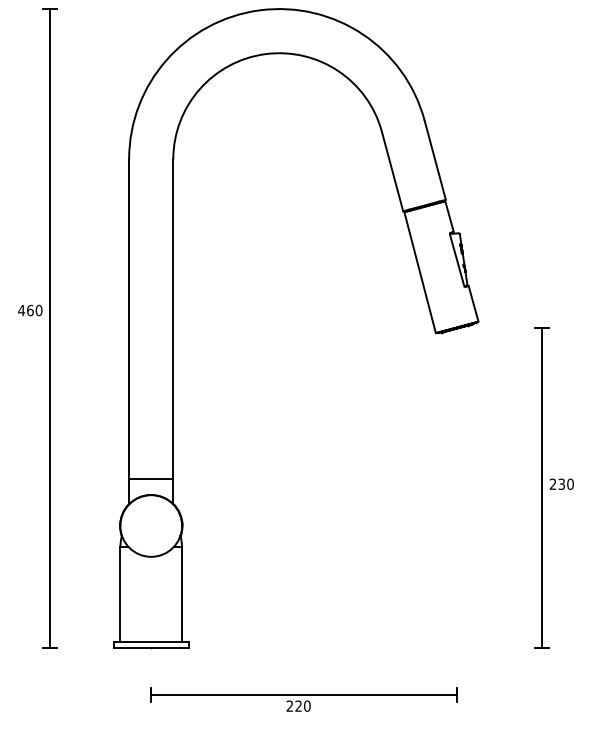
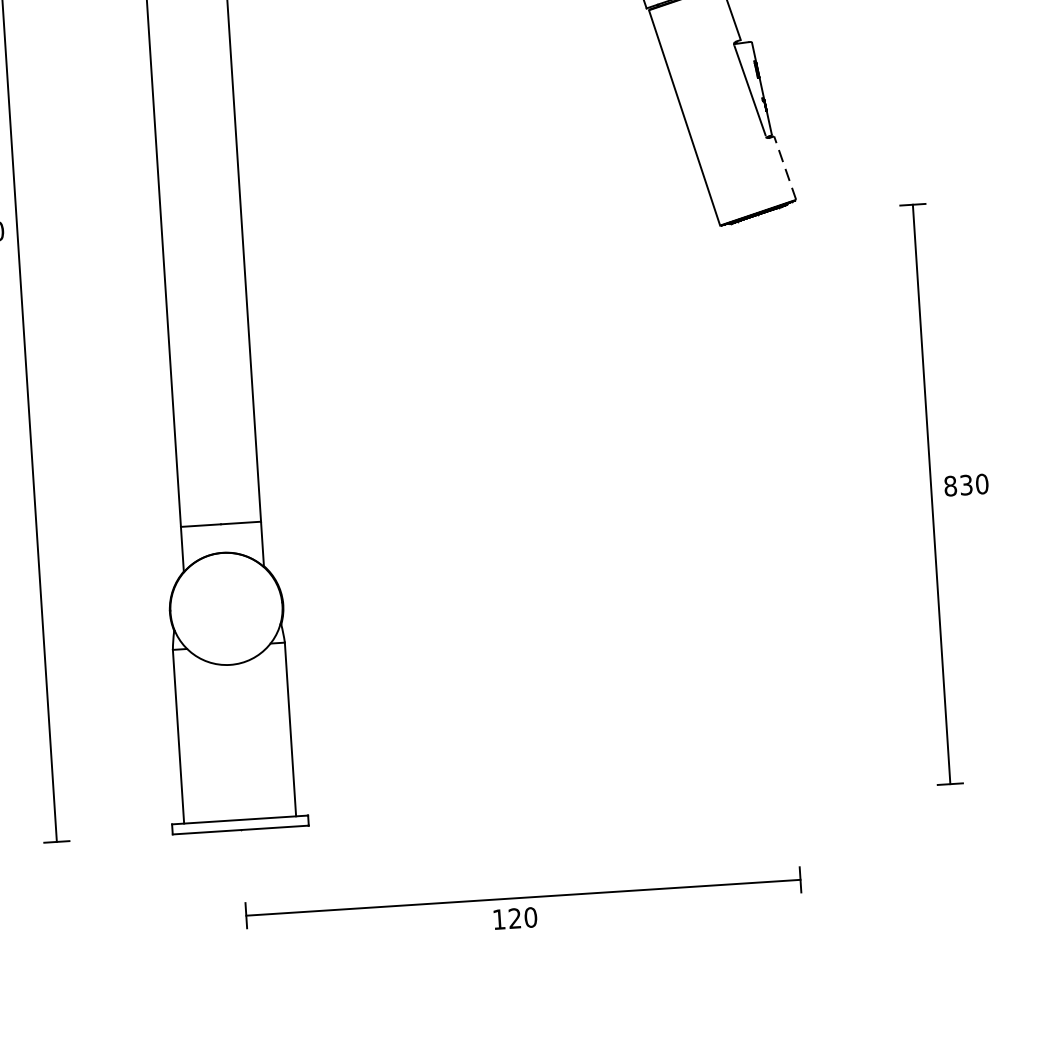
line: (473, 303) -> (784, 167), solid -> dashed
text: (552, 483) -> (949, 484), 230 -> 830
text: (289, 705) -> (498, 918), 220 -> 120

